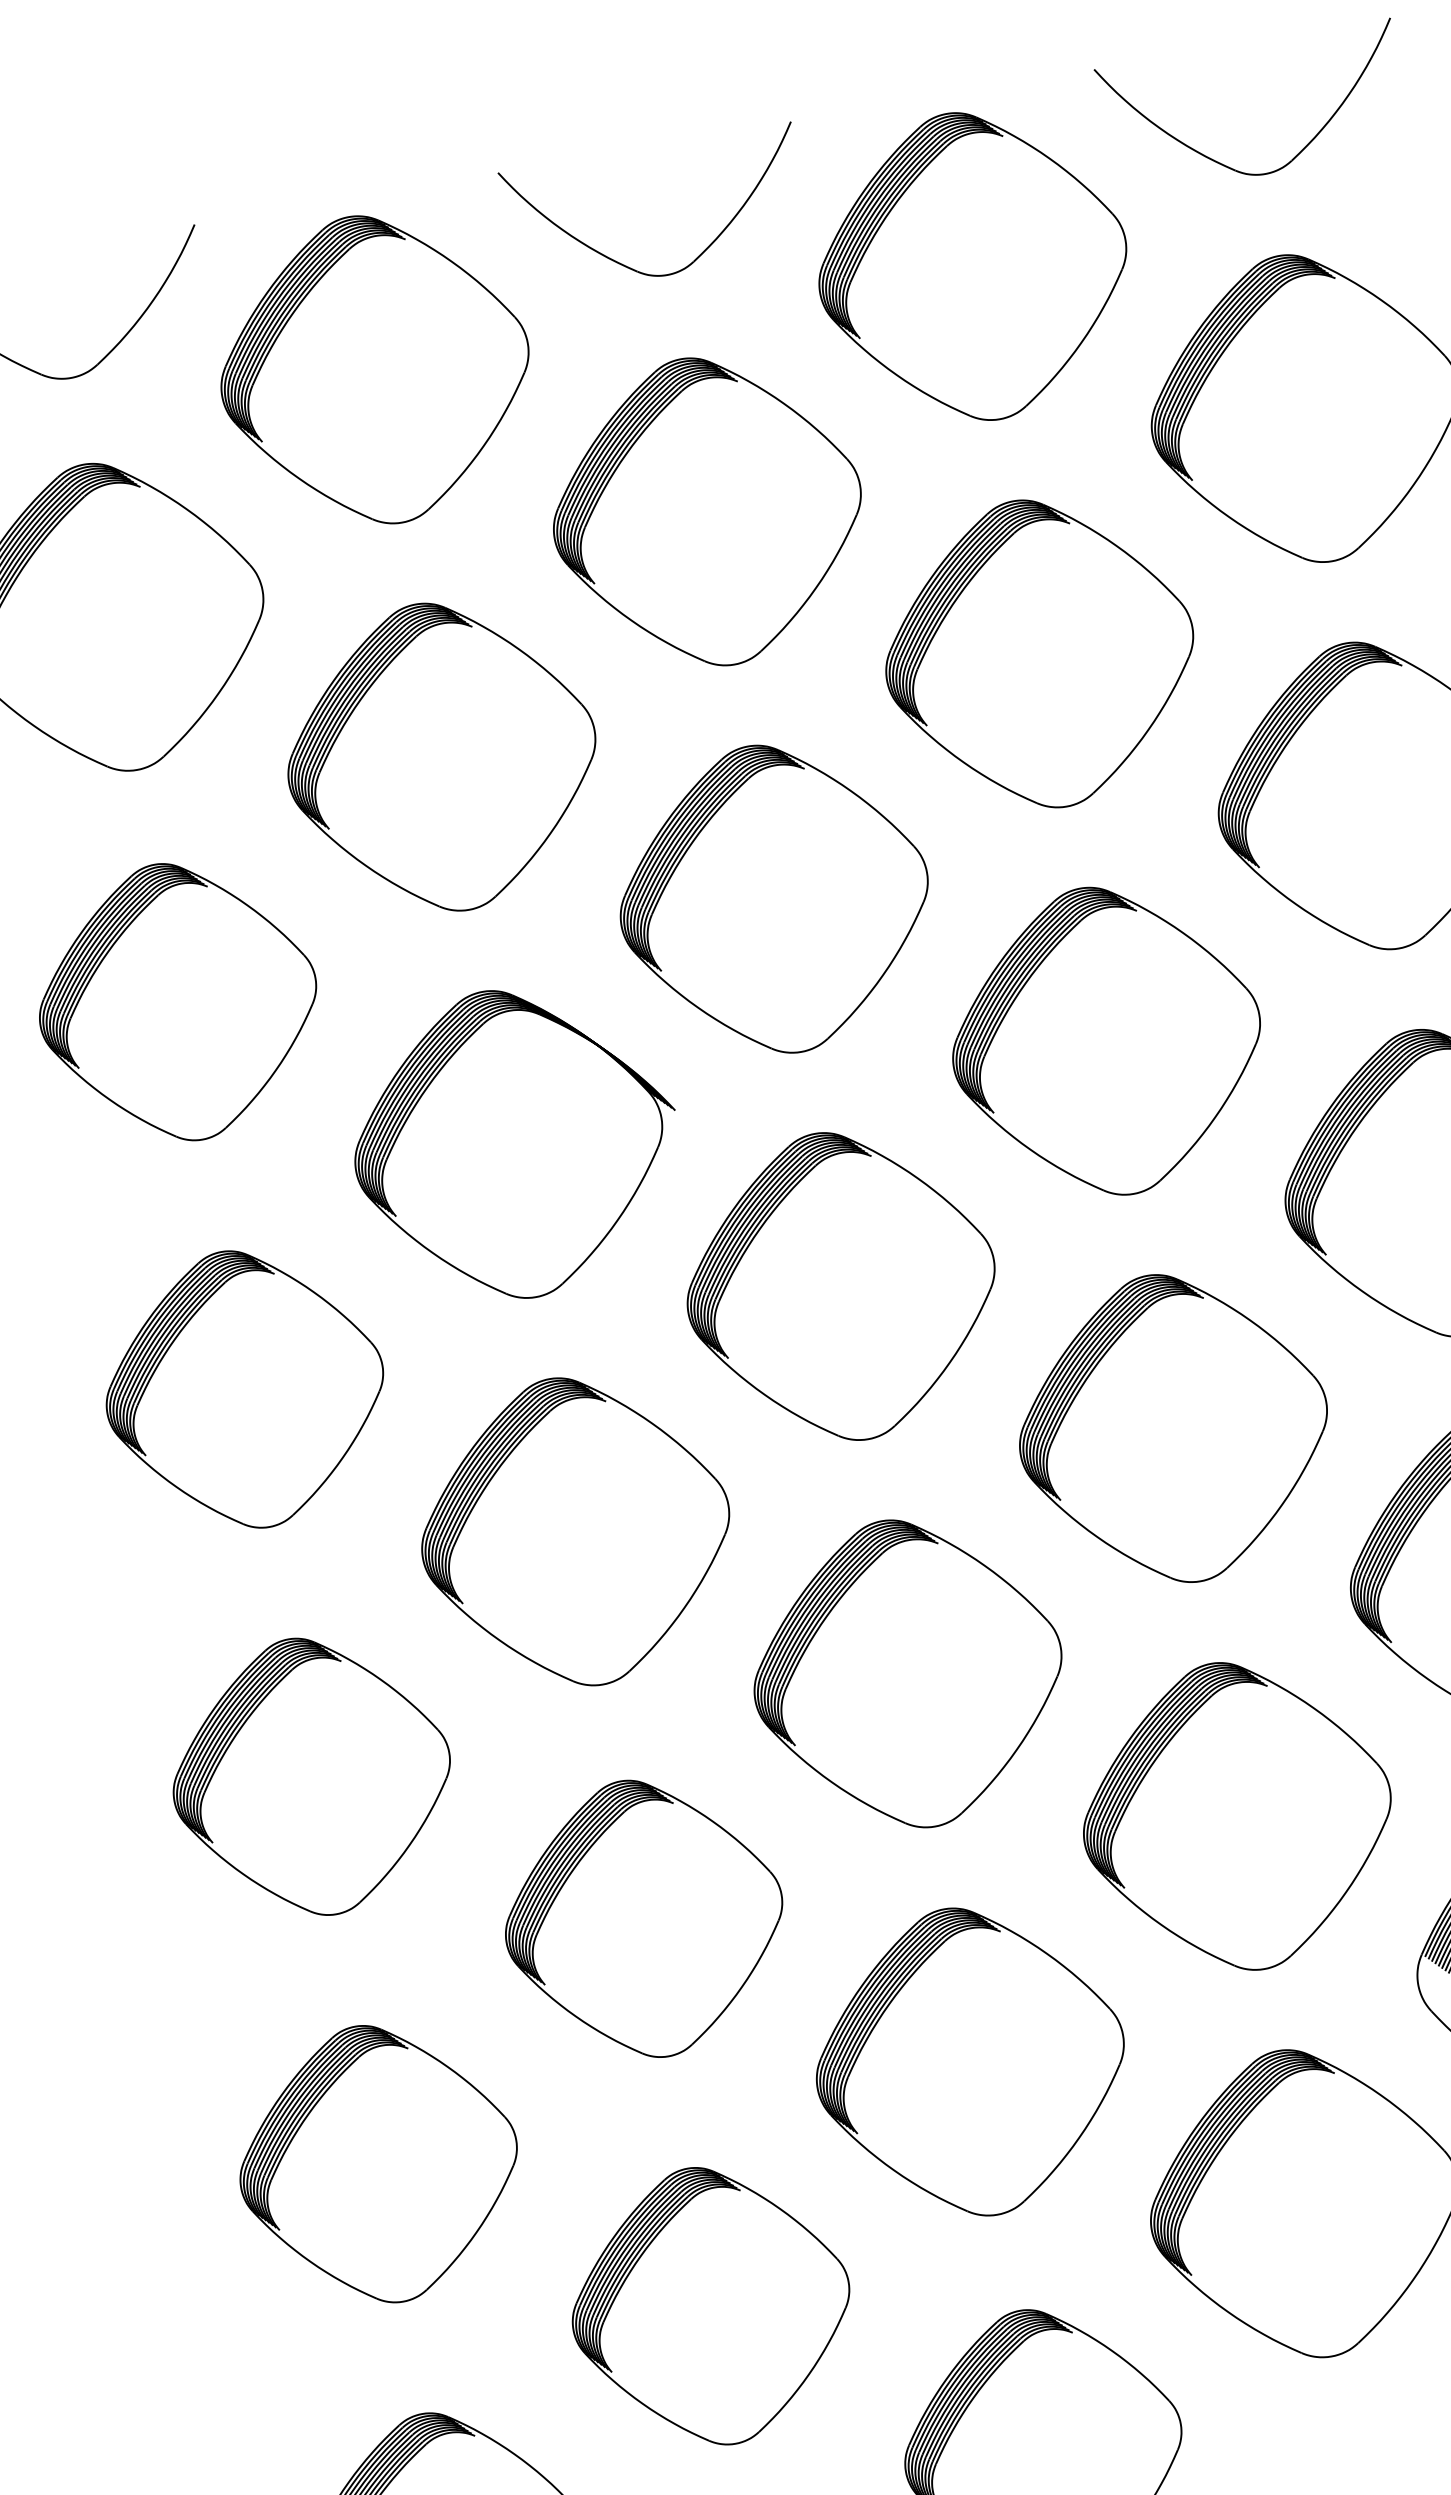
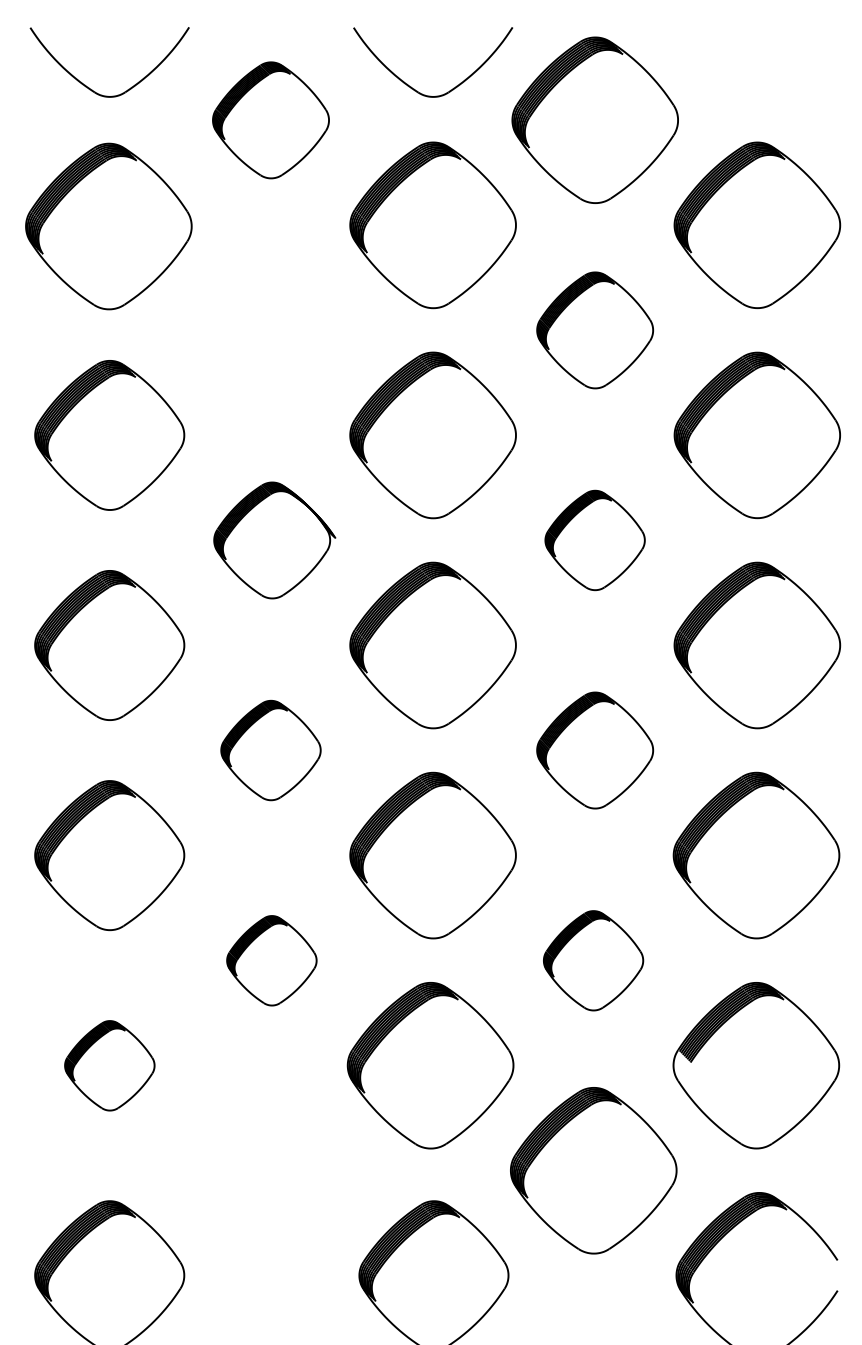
part: (1227, 164) -> (738, 89), removed
part: (374, 370) -> (270, 120), size x0.7
part: (1038, 654) -> (594, 330), size x0.7
part: (441, 757) -> (270, 330), removed
part: (1105, 1041) -> (594, 540), size x0.6
part: (515, 1143) -> (274, 540), size x0.7
part: (1172, 1428) -> (594, 750), size x0.7
part: (574, 1531) -> (270, 750), size x0.6
part: (1237, 1816) -> (593, 960), size x0.6
part: (643, 1918) -> (271, 960), size x0.6
part: (378, 2163) -> (109, 1065), size x0.6
part: (710, 2305) -> (271, 1170), removed

